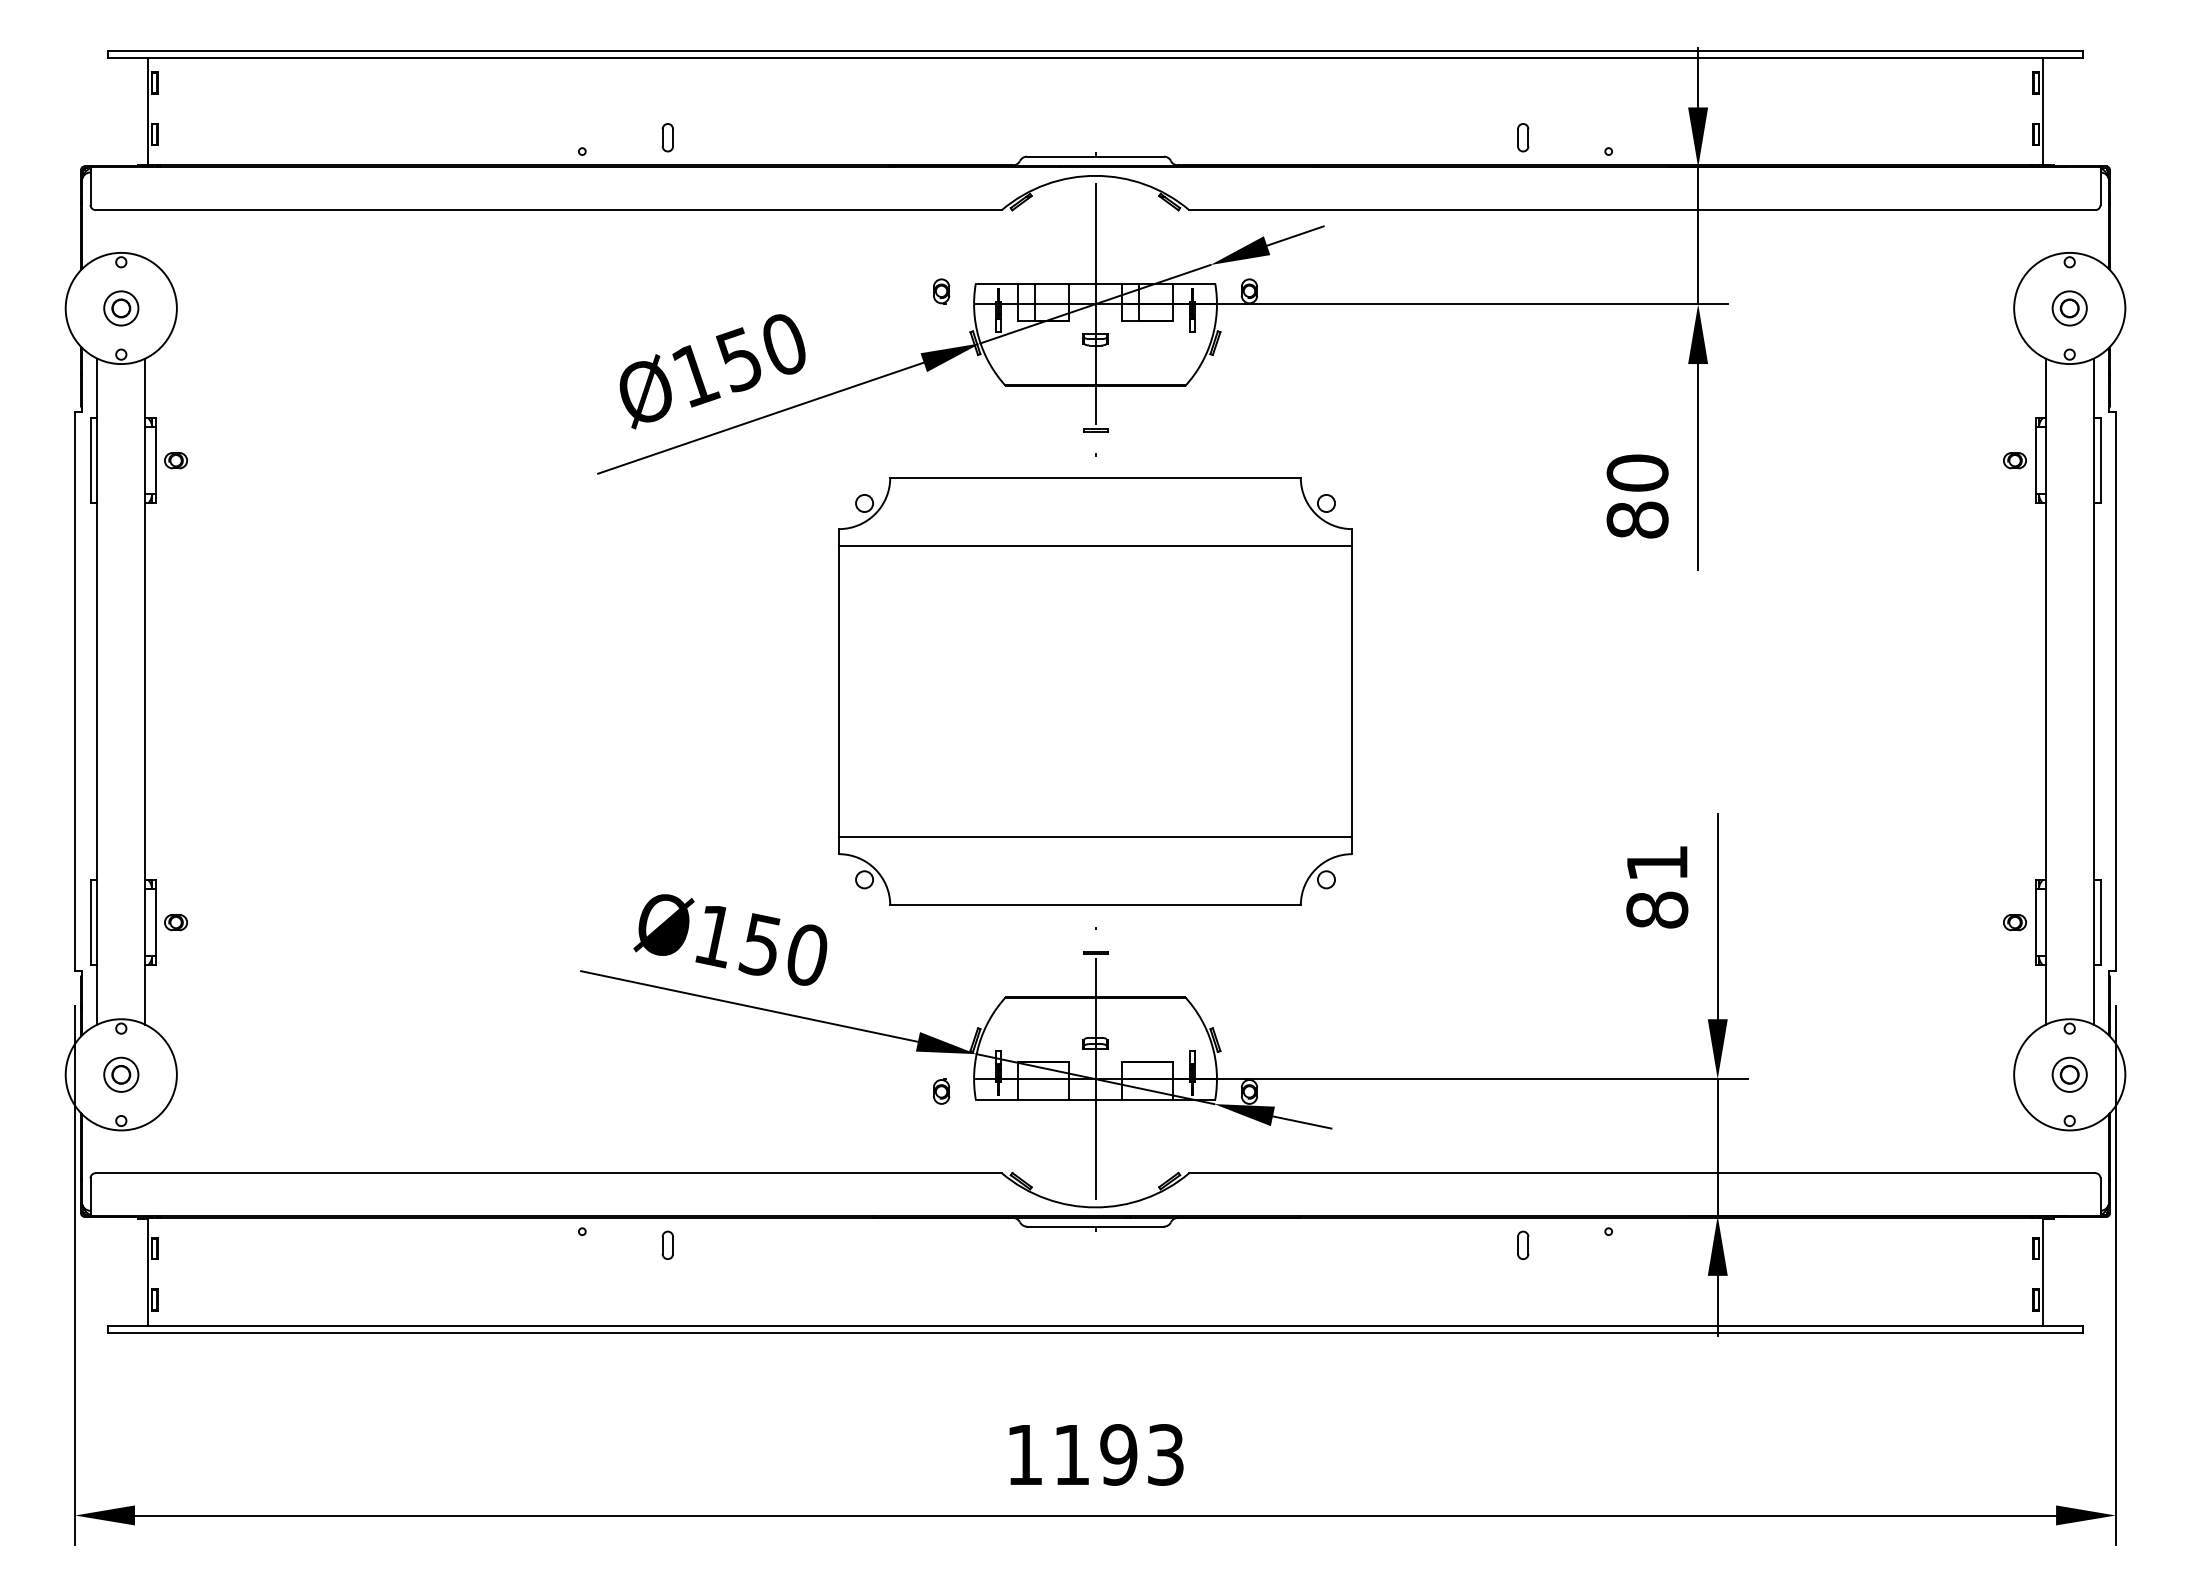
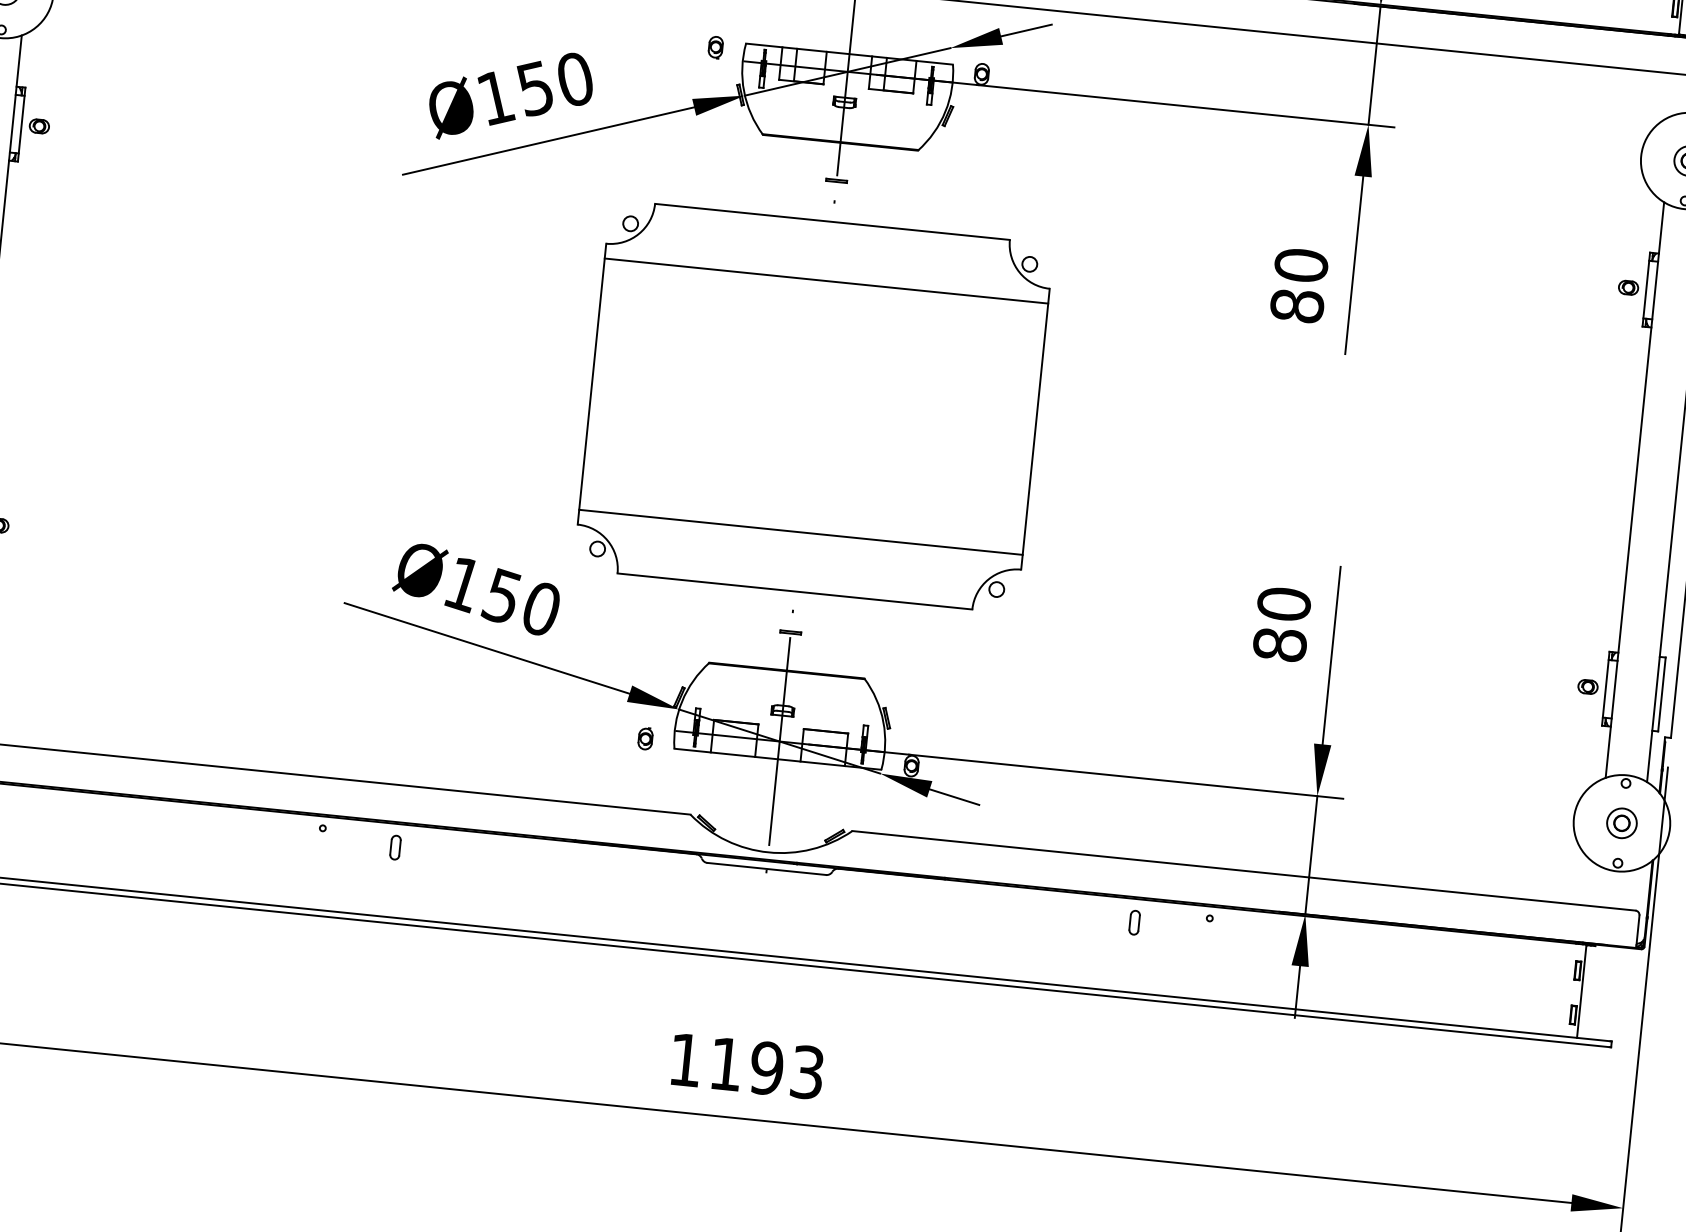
text: (1657, 862) -> (1284, 603), 81 -> 80

